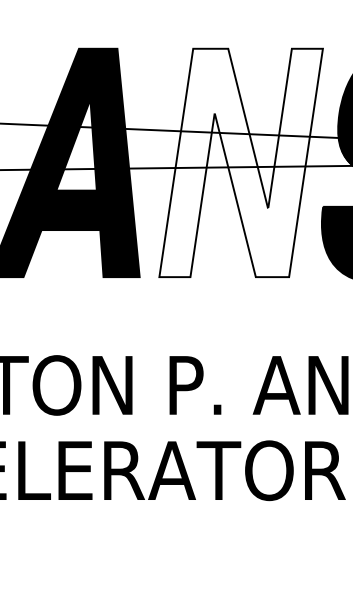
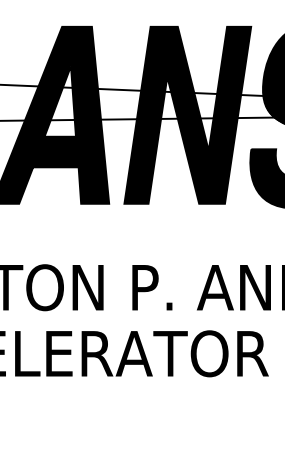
fill: (240, 161) -> (187, 114), added

